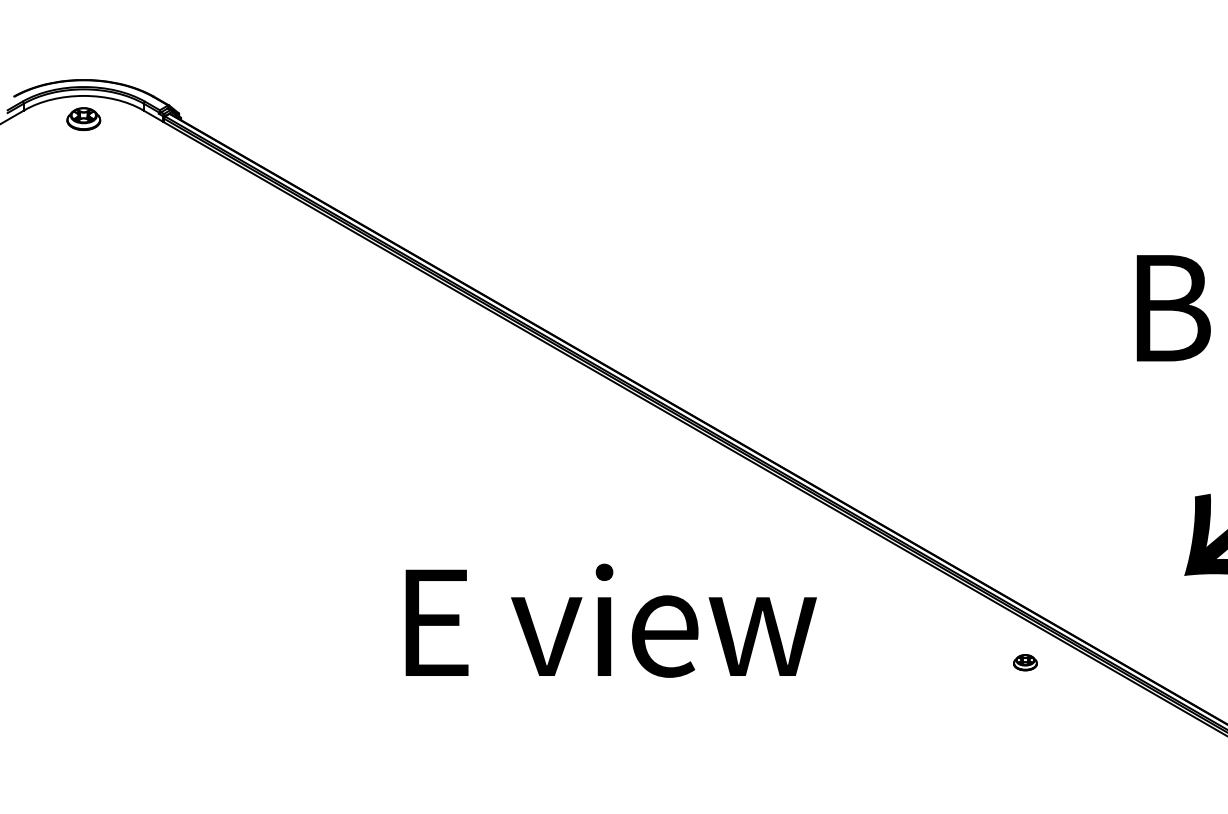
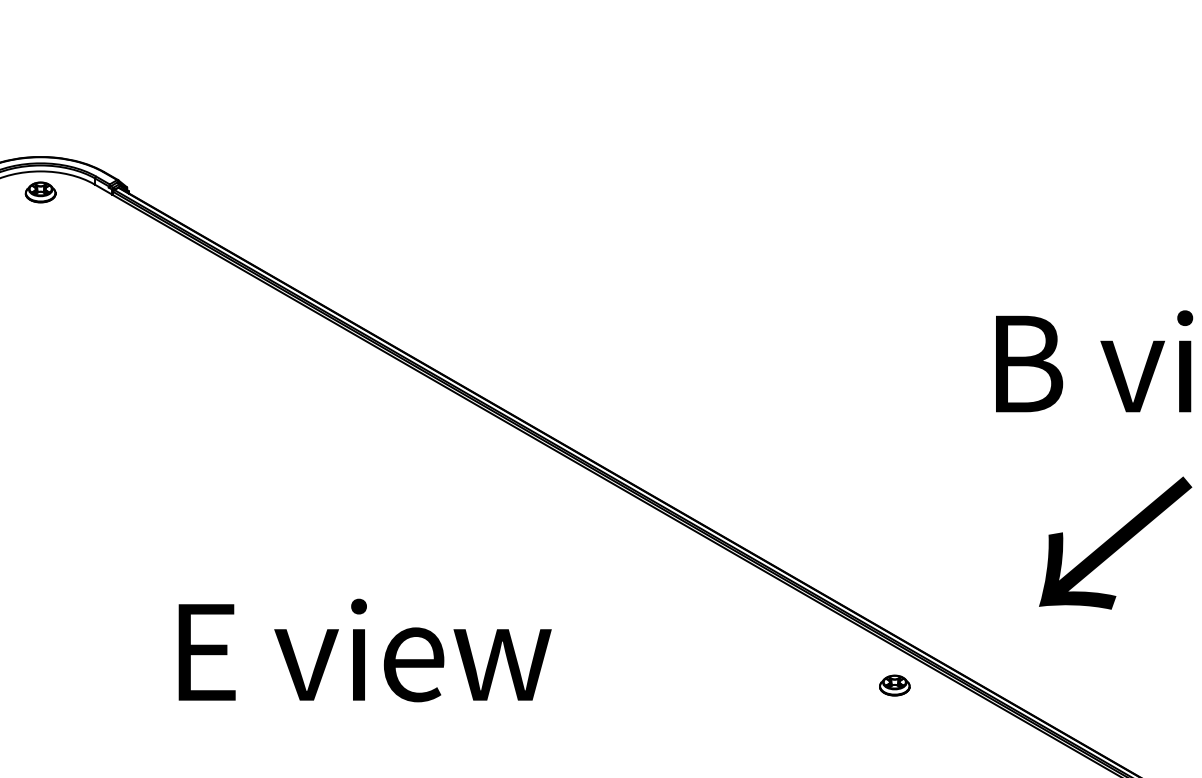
text: (610, 620) -> (364, 650), moved
part: (1025, 662) -> (894, 685), size x1.43

